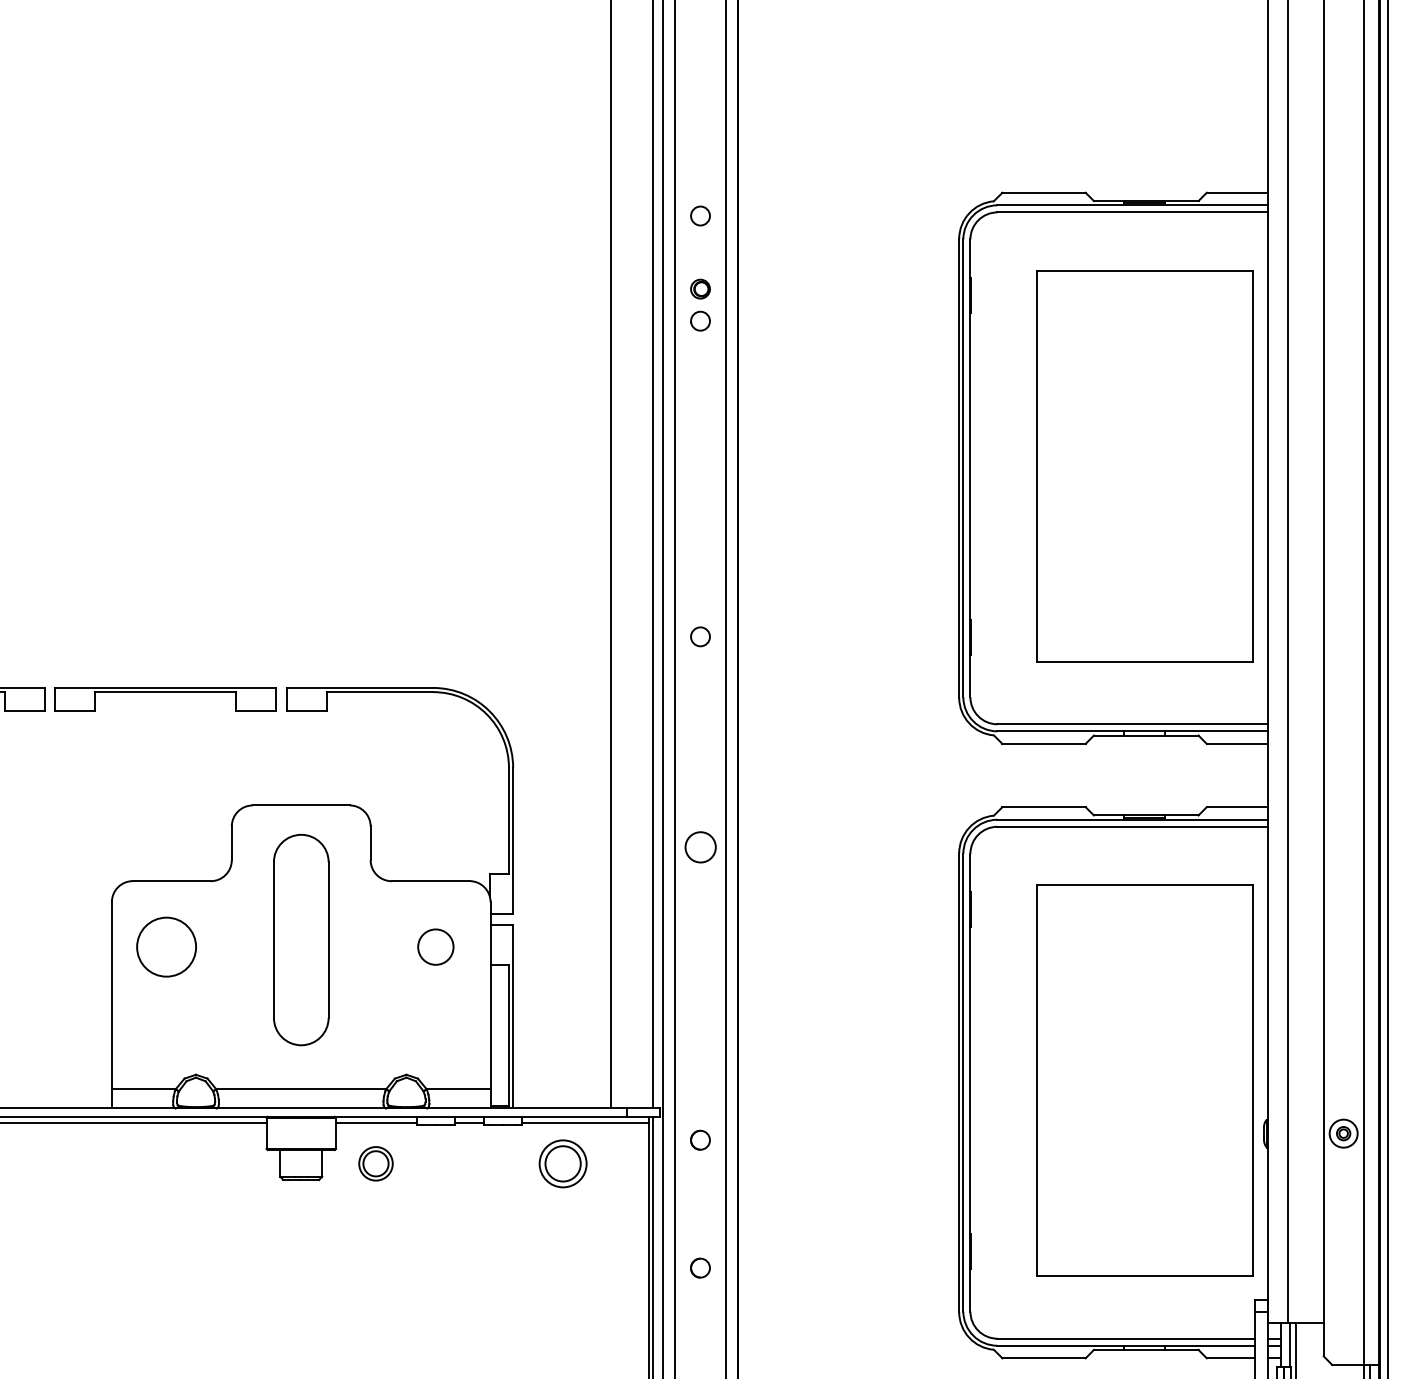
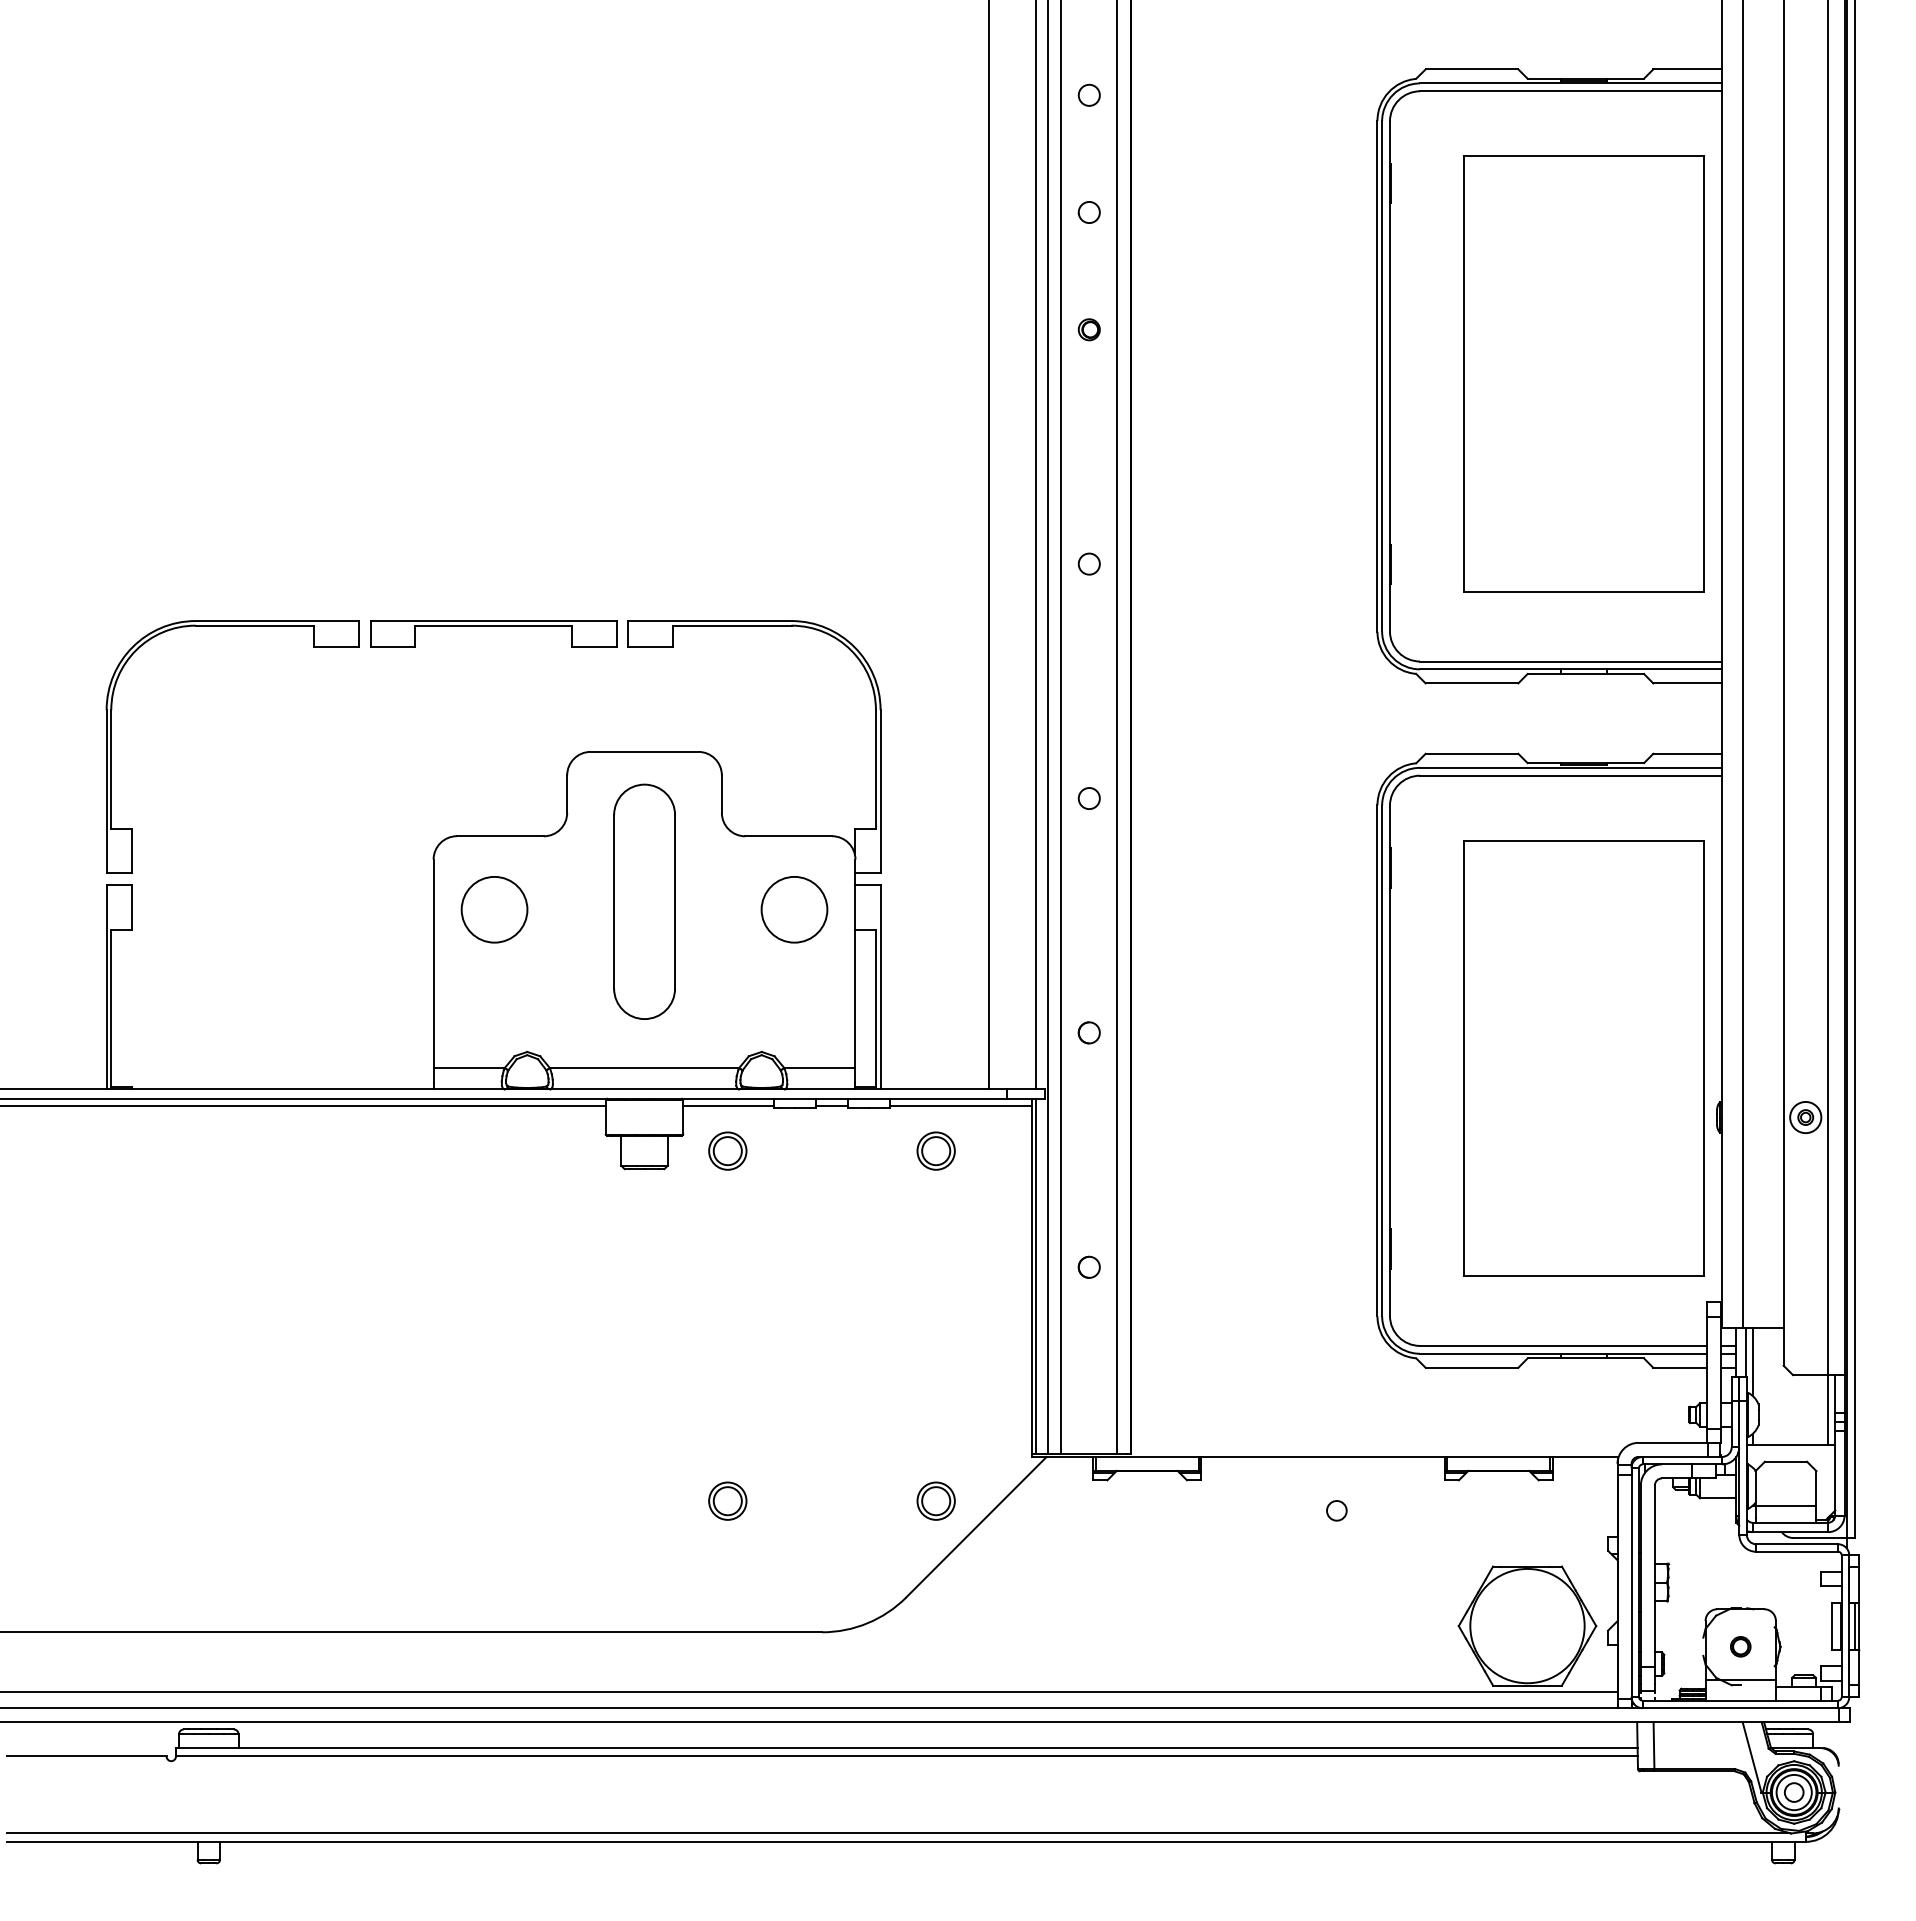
part: (699, 288) -> (1088, 329), moved
circle: (699, 847) -> (1088, 798), size x0.62
circle: (435, 946) -> (794, 909), size x1.67
circle: (699, 1139) -> (1088, 1032), moved
part: (562, 1163) -> (935, 1150), size x0.71

